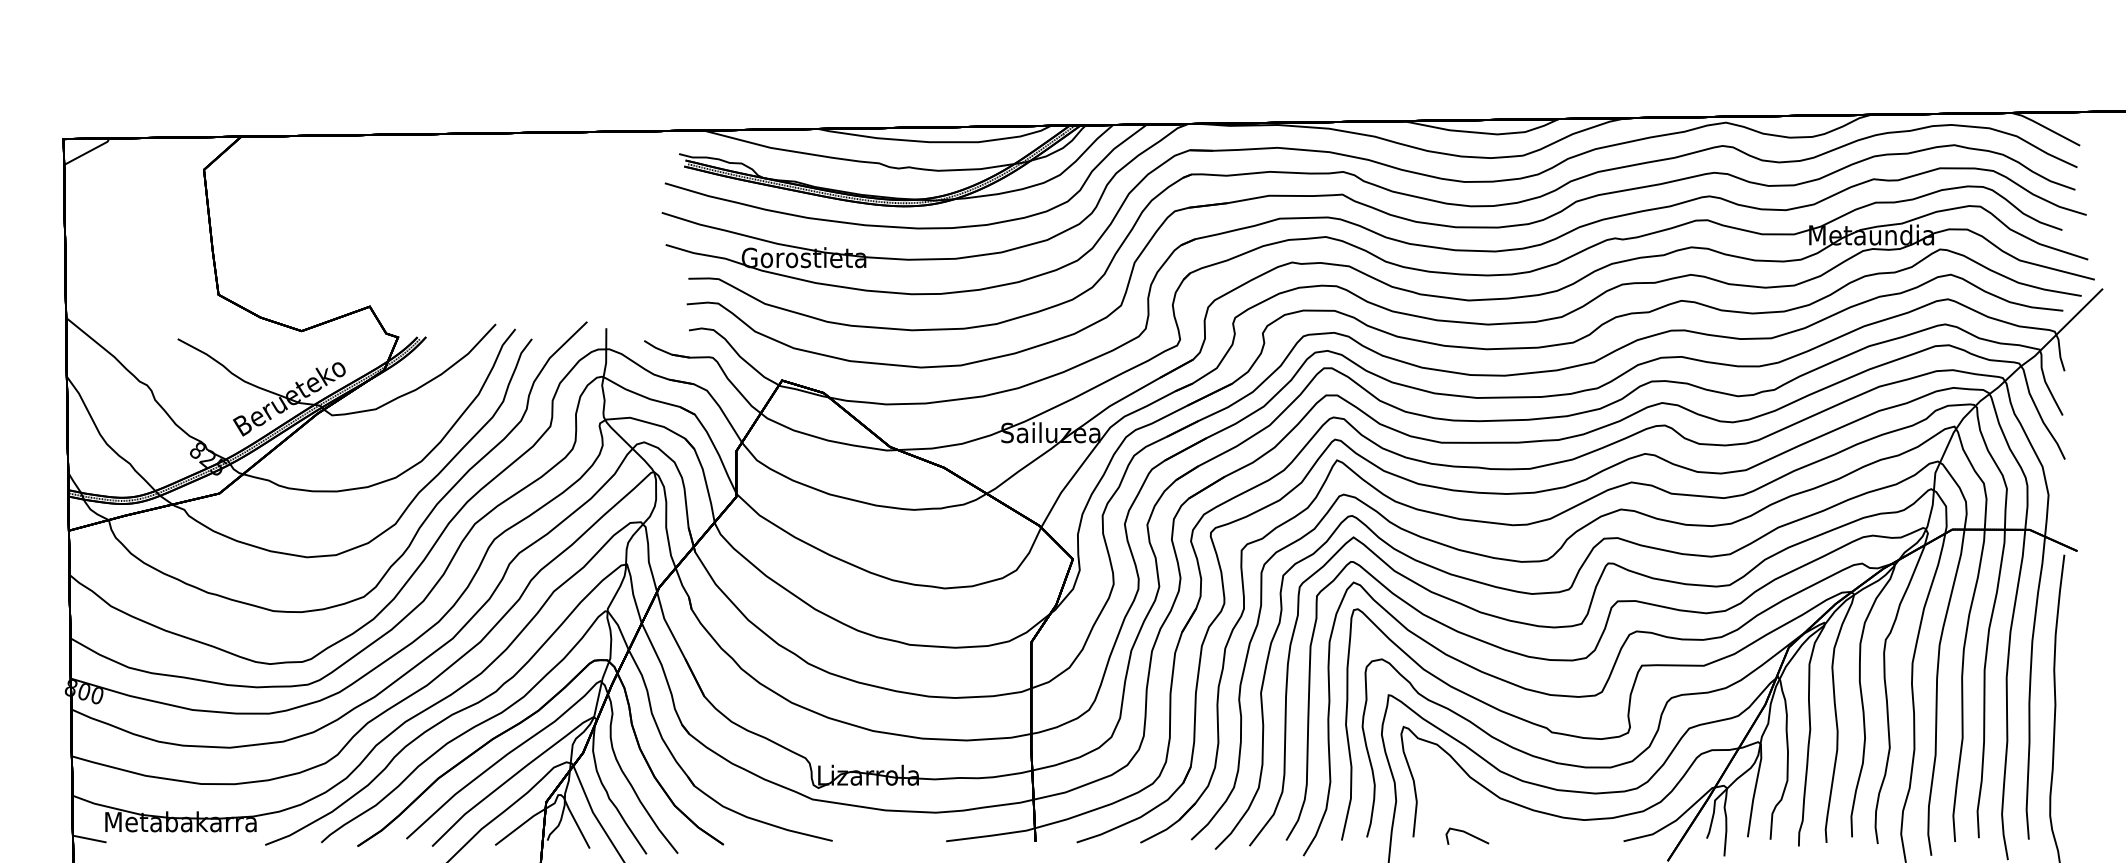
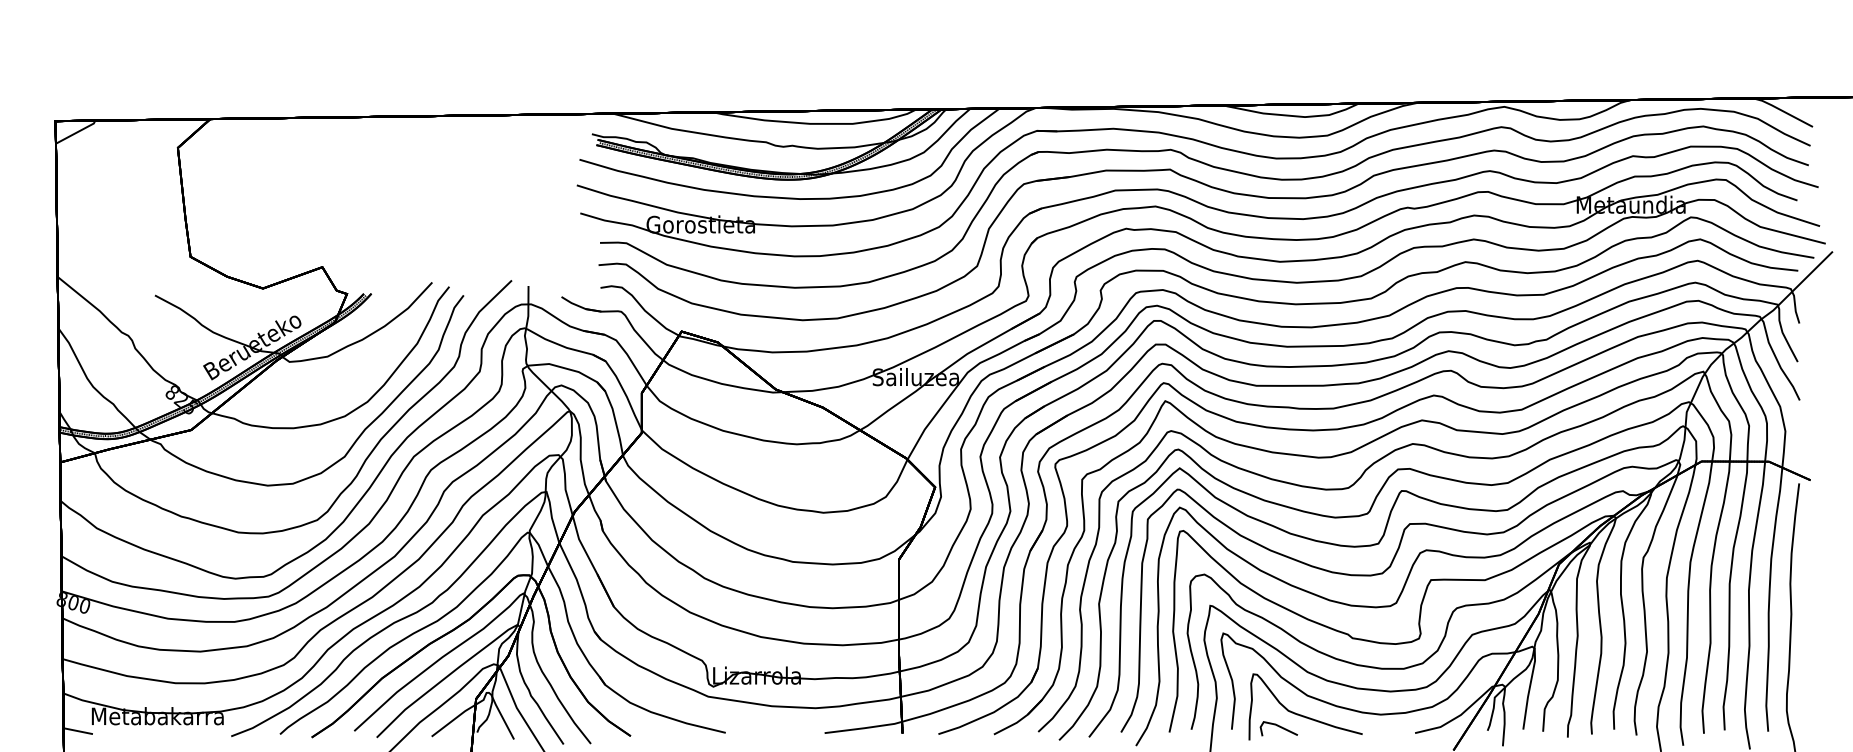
curve: (1494, 820) -> (1302, 715), added

